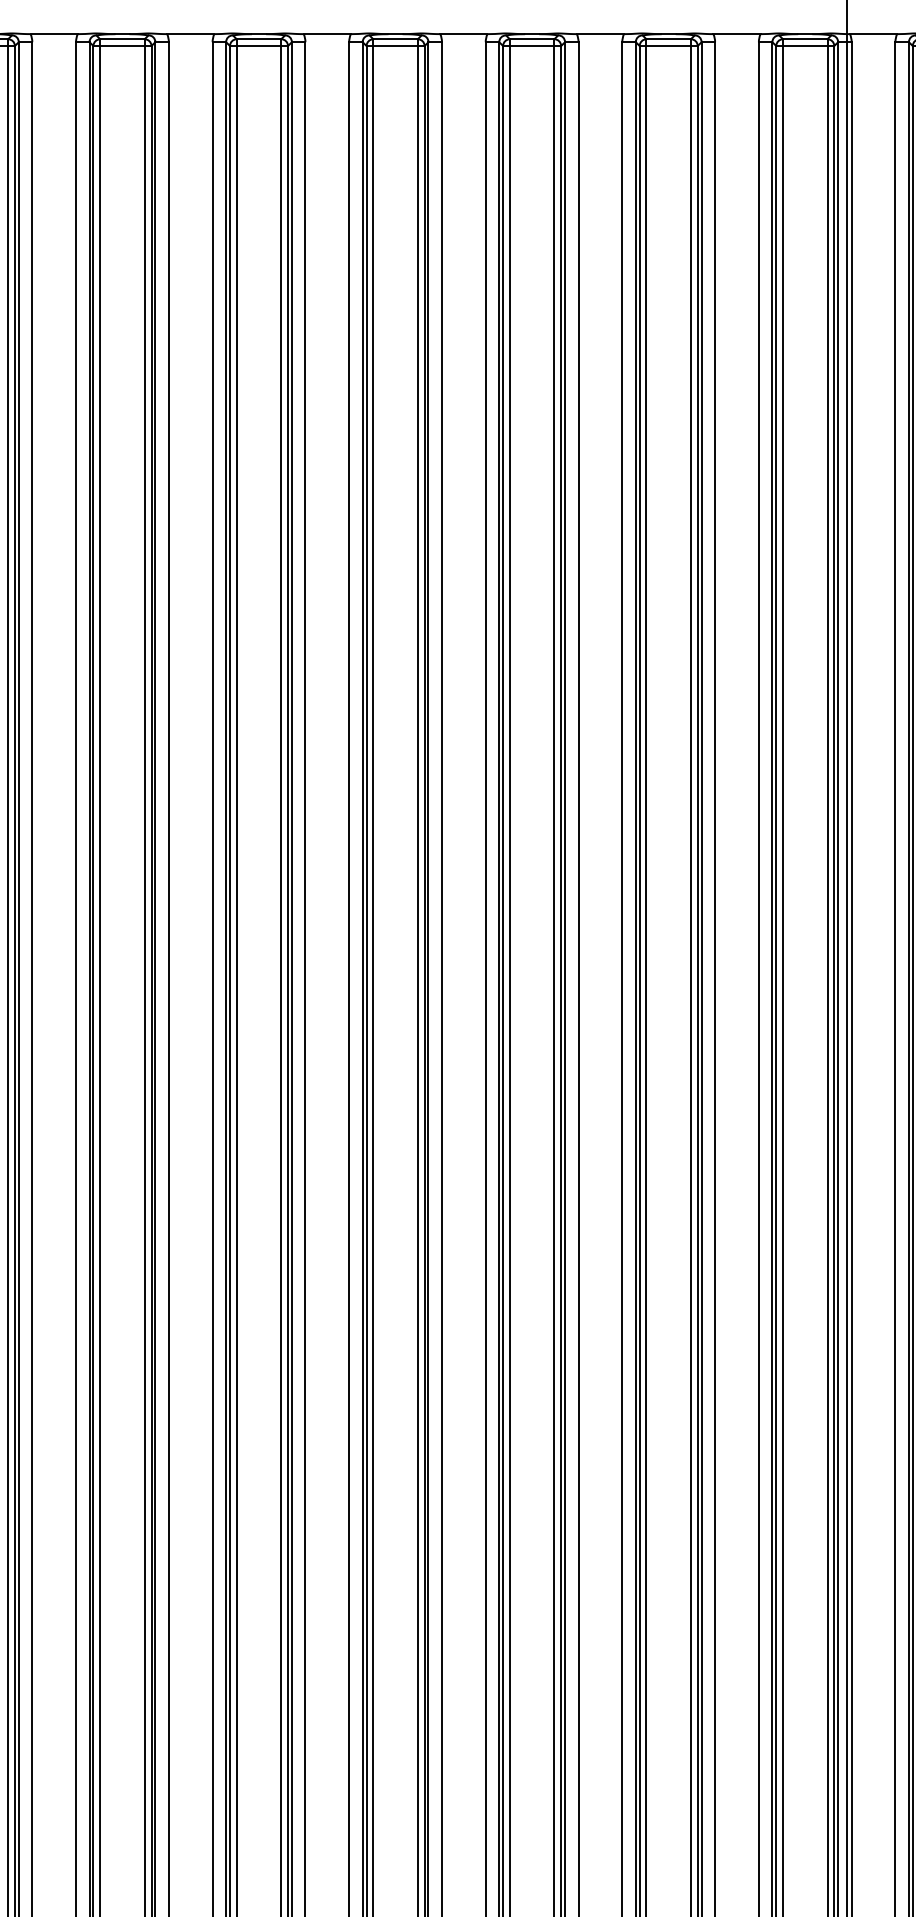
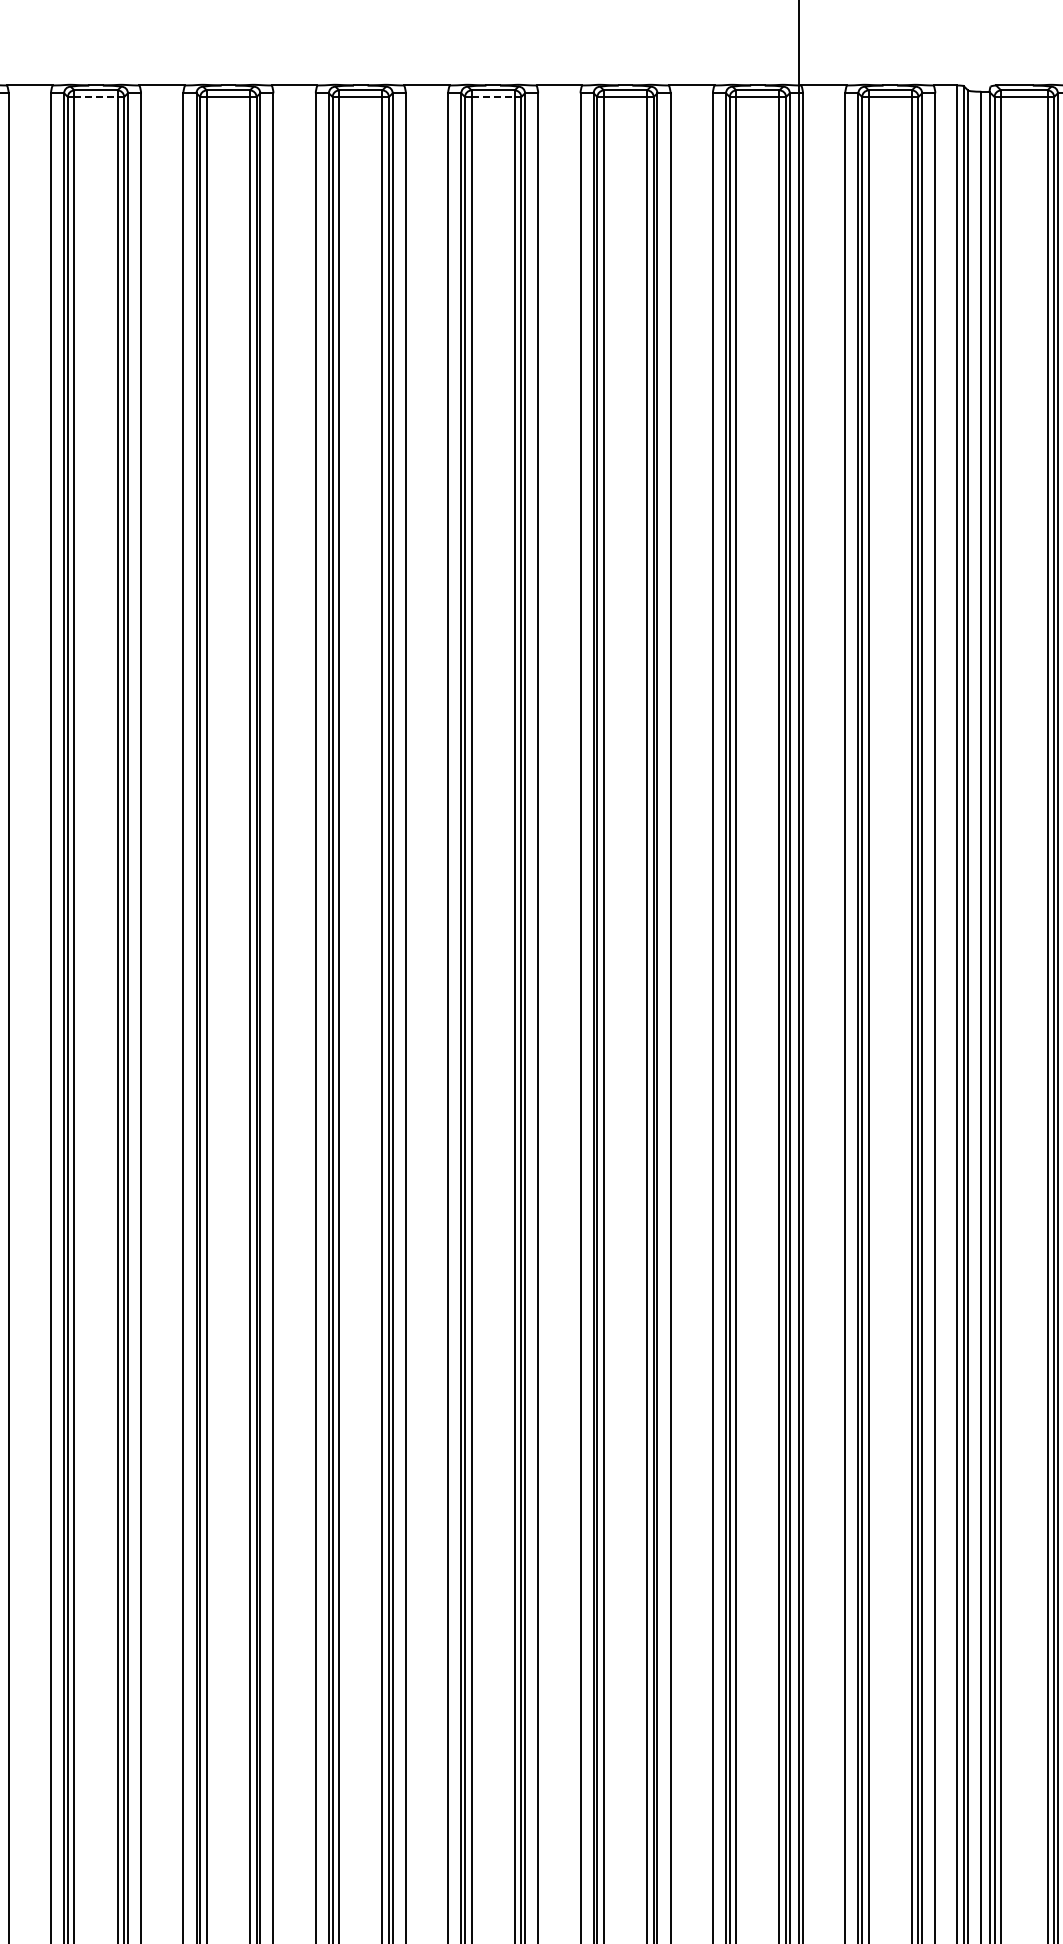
line: (122, 45) -> (96, 96), solid -> dashed
line: (532, 45) -> (493, 96), solid -> dashed

